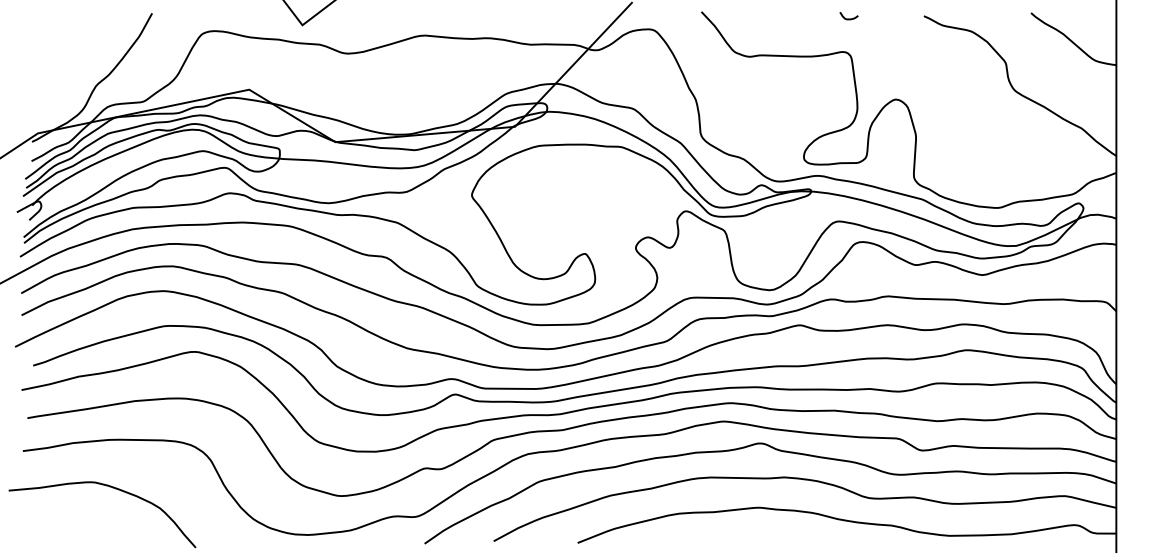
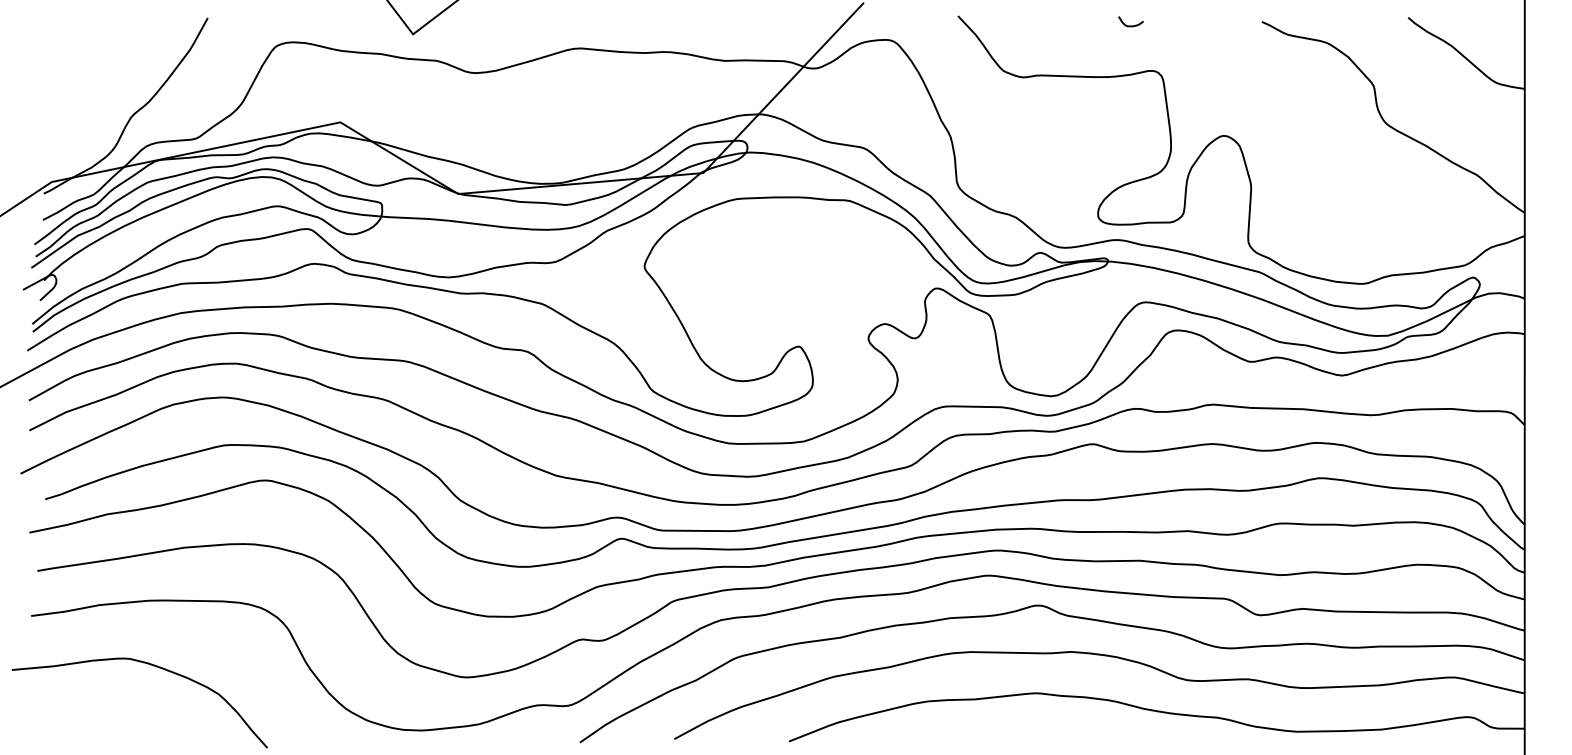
curve: (848, 18) -> (1130, 25), moved

